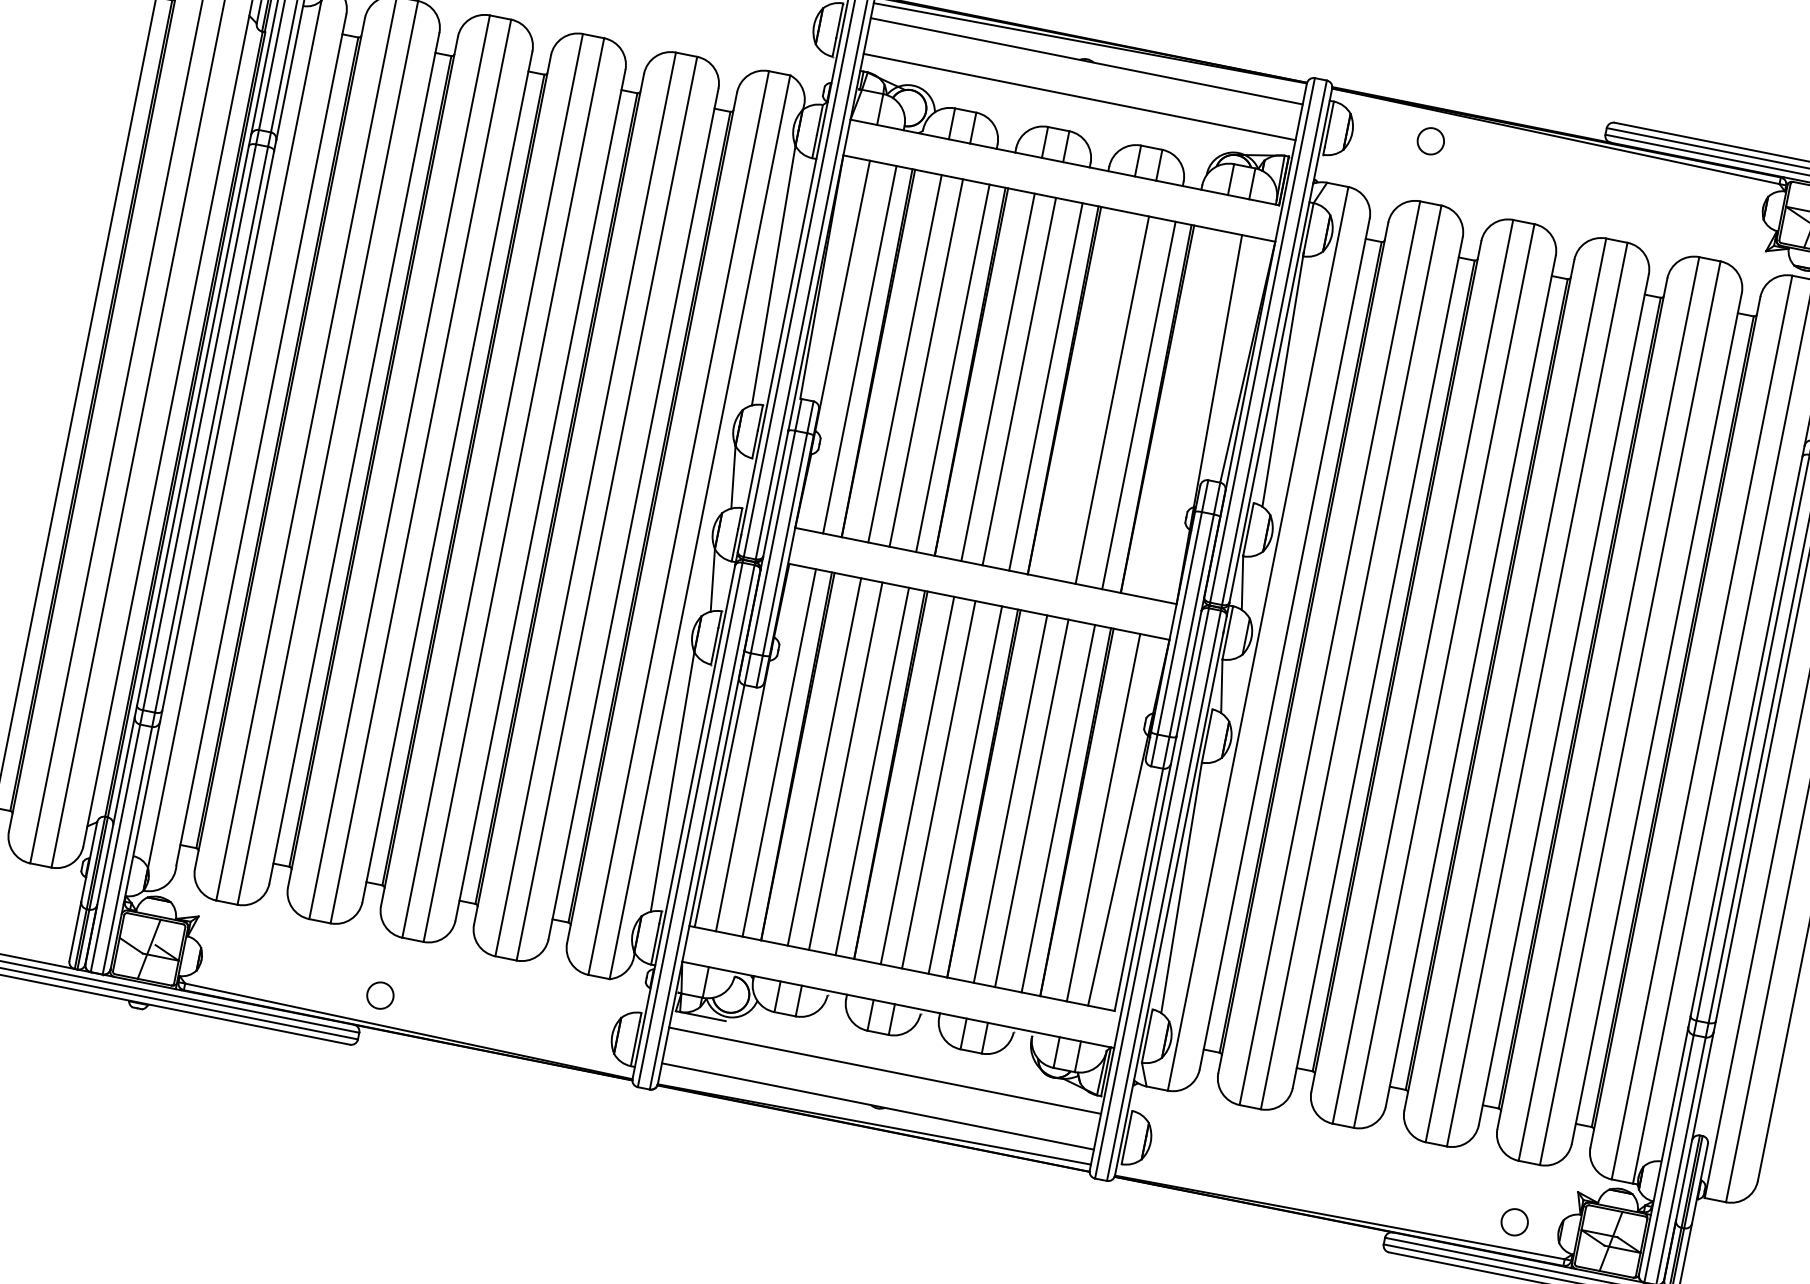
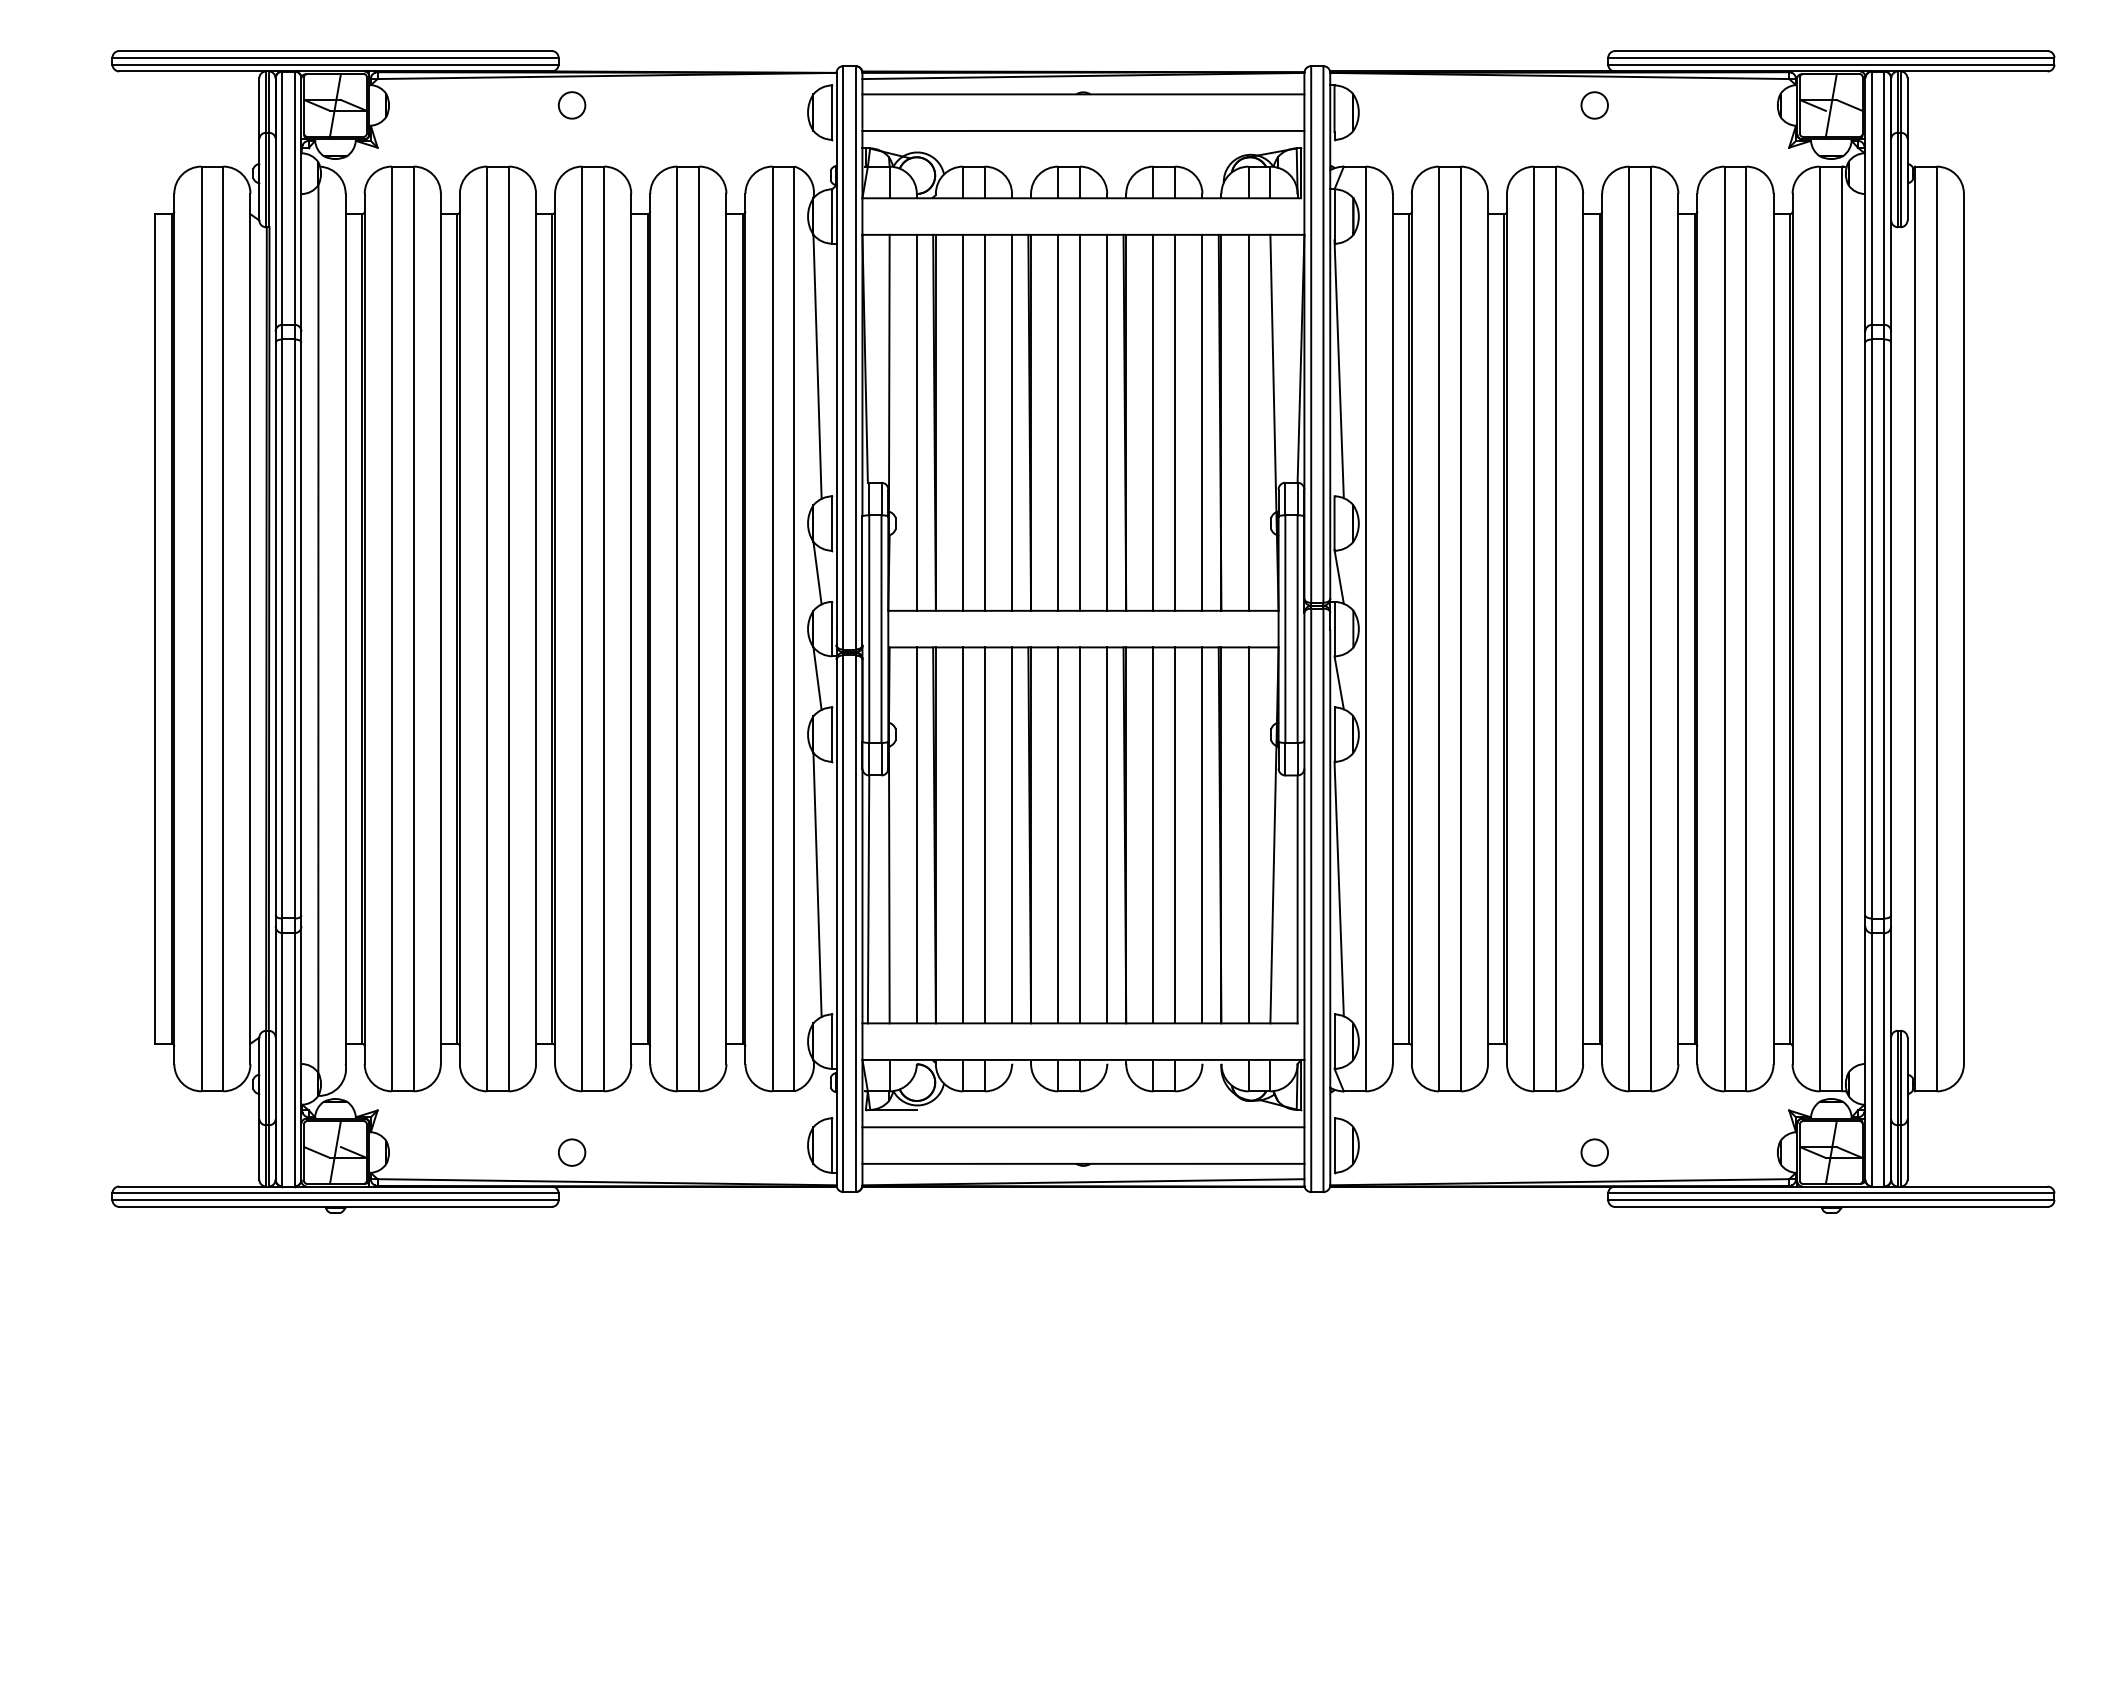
circle: (1430, 141) -> (1594, 105), moved
line: (1091, 395) -> (1153, 422), added
line: (1184, 414) -> (1248, 422), added
circle: (1514, 1222) -> (1594, 1152), moved

